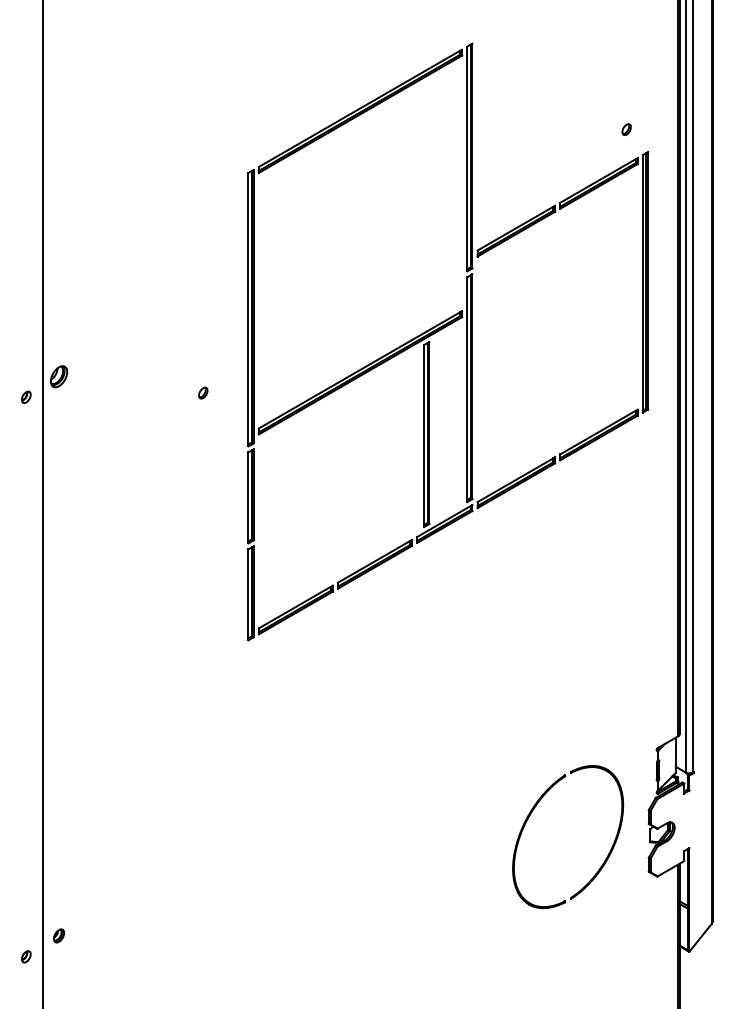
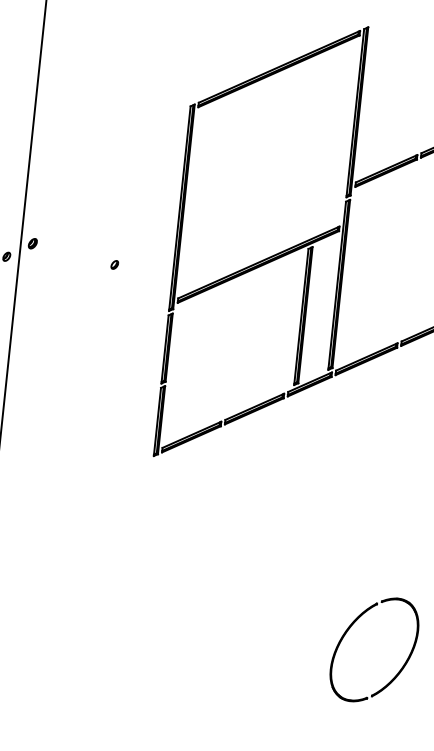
part: (58, 375) -> (32, 242), size x0.62
part: (203, 392) -> (115, 264), moved
part: (606, 856) -> (401, 667), moved

